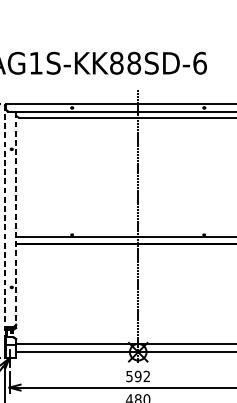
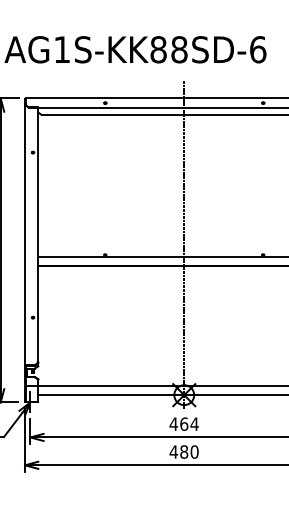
line: (16, 218) -> (38, 235), dashed -> solid
line: (5, 222) -> (25, 239), dashed -> solid
text: (137, 375) -> (183, 423), 592 -> 464

